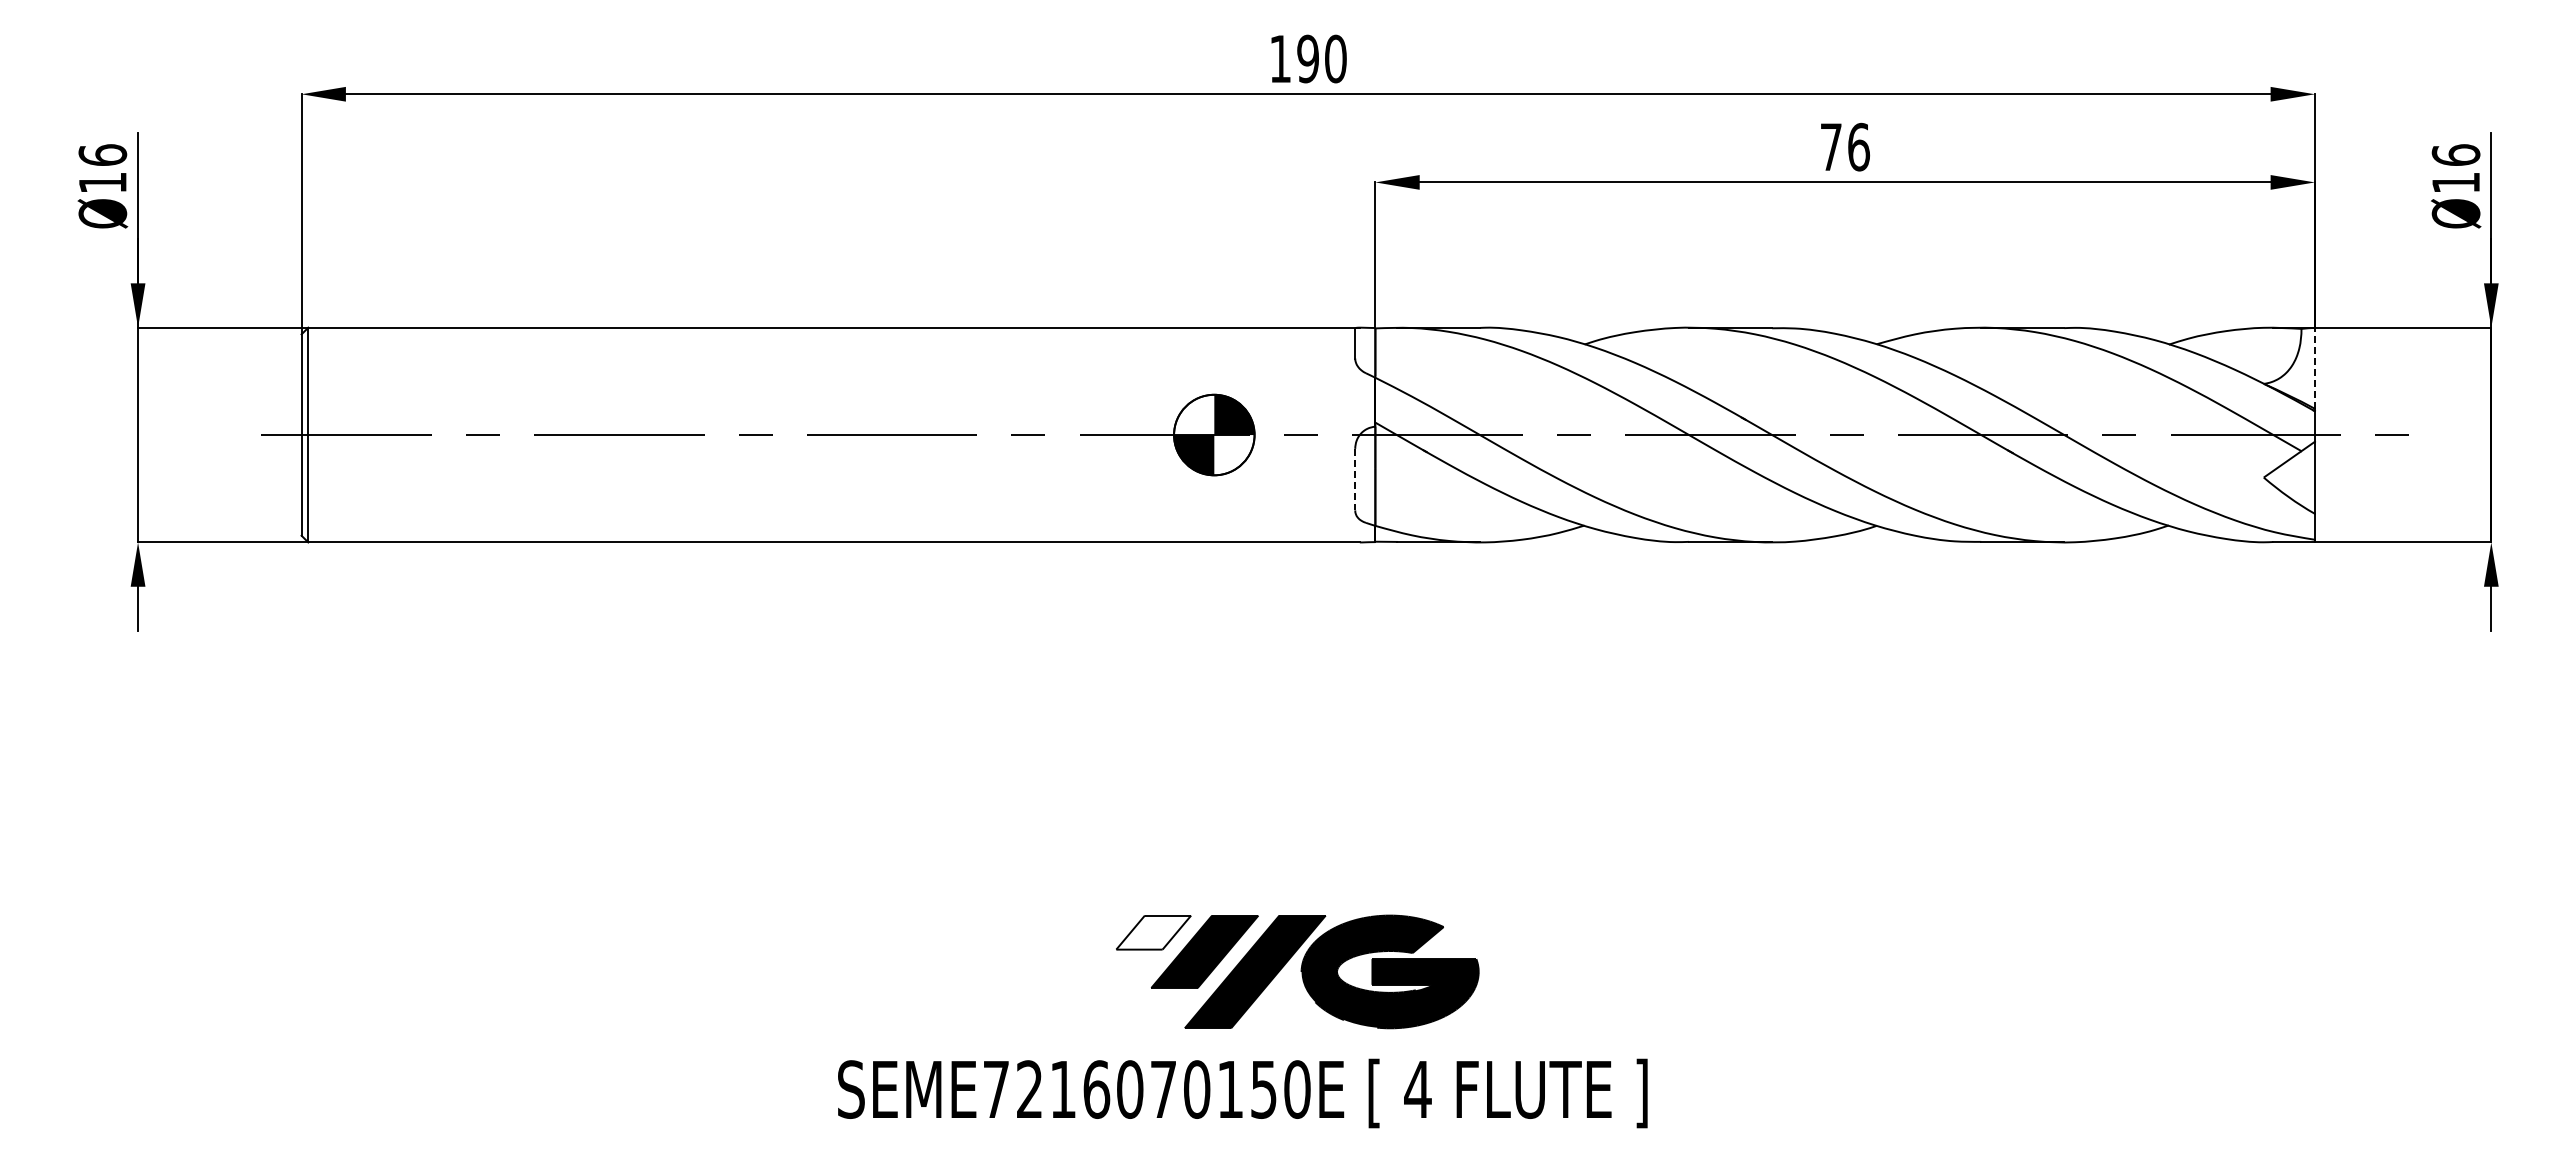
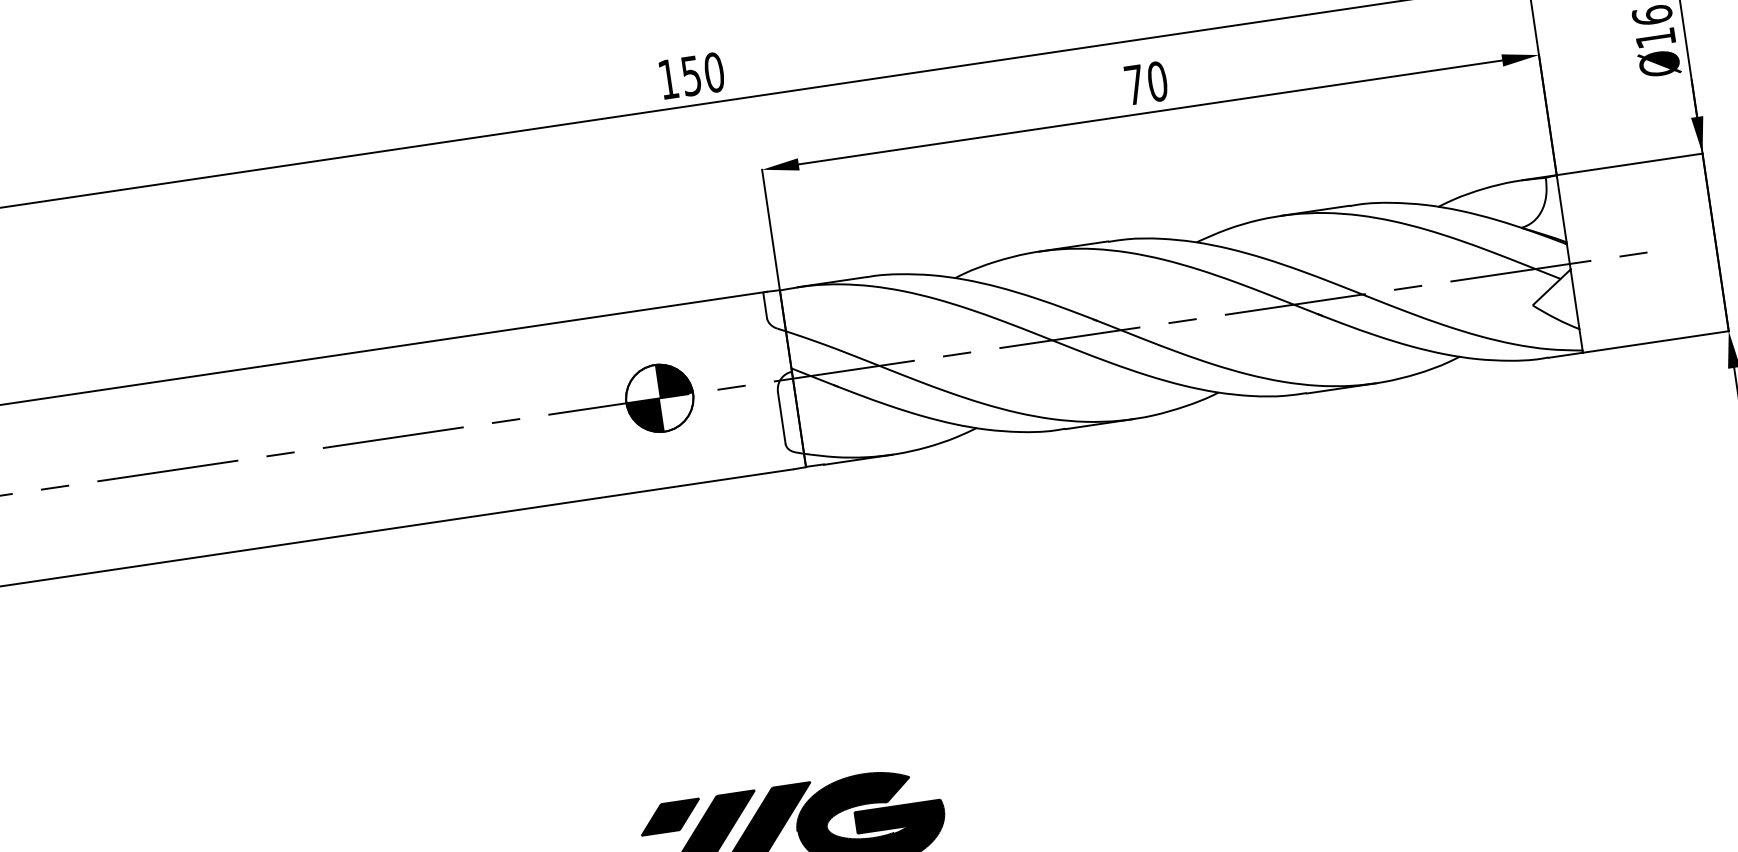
text: (1307, 58) -> (690, 75), 190 -> 150
text: (1859, 146) -> (1158, 80), 76 -> 70
line: (2314, 367) -> (1561, 208), dashed -> solid
line: (1355, 479) -> (781, 417), dashed -> solid
fill: (1153, 932) -> (670, 817), added

